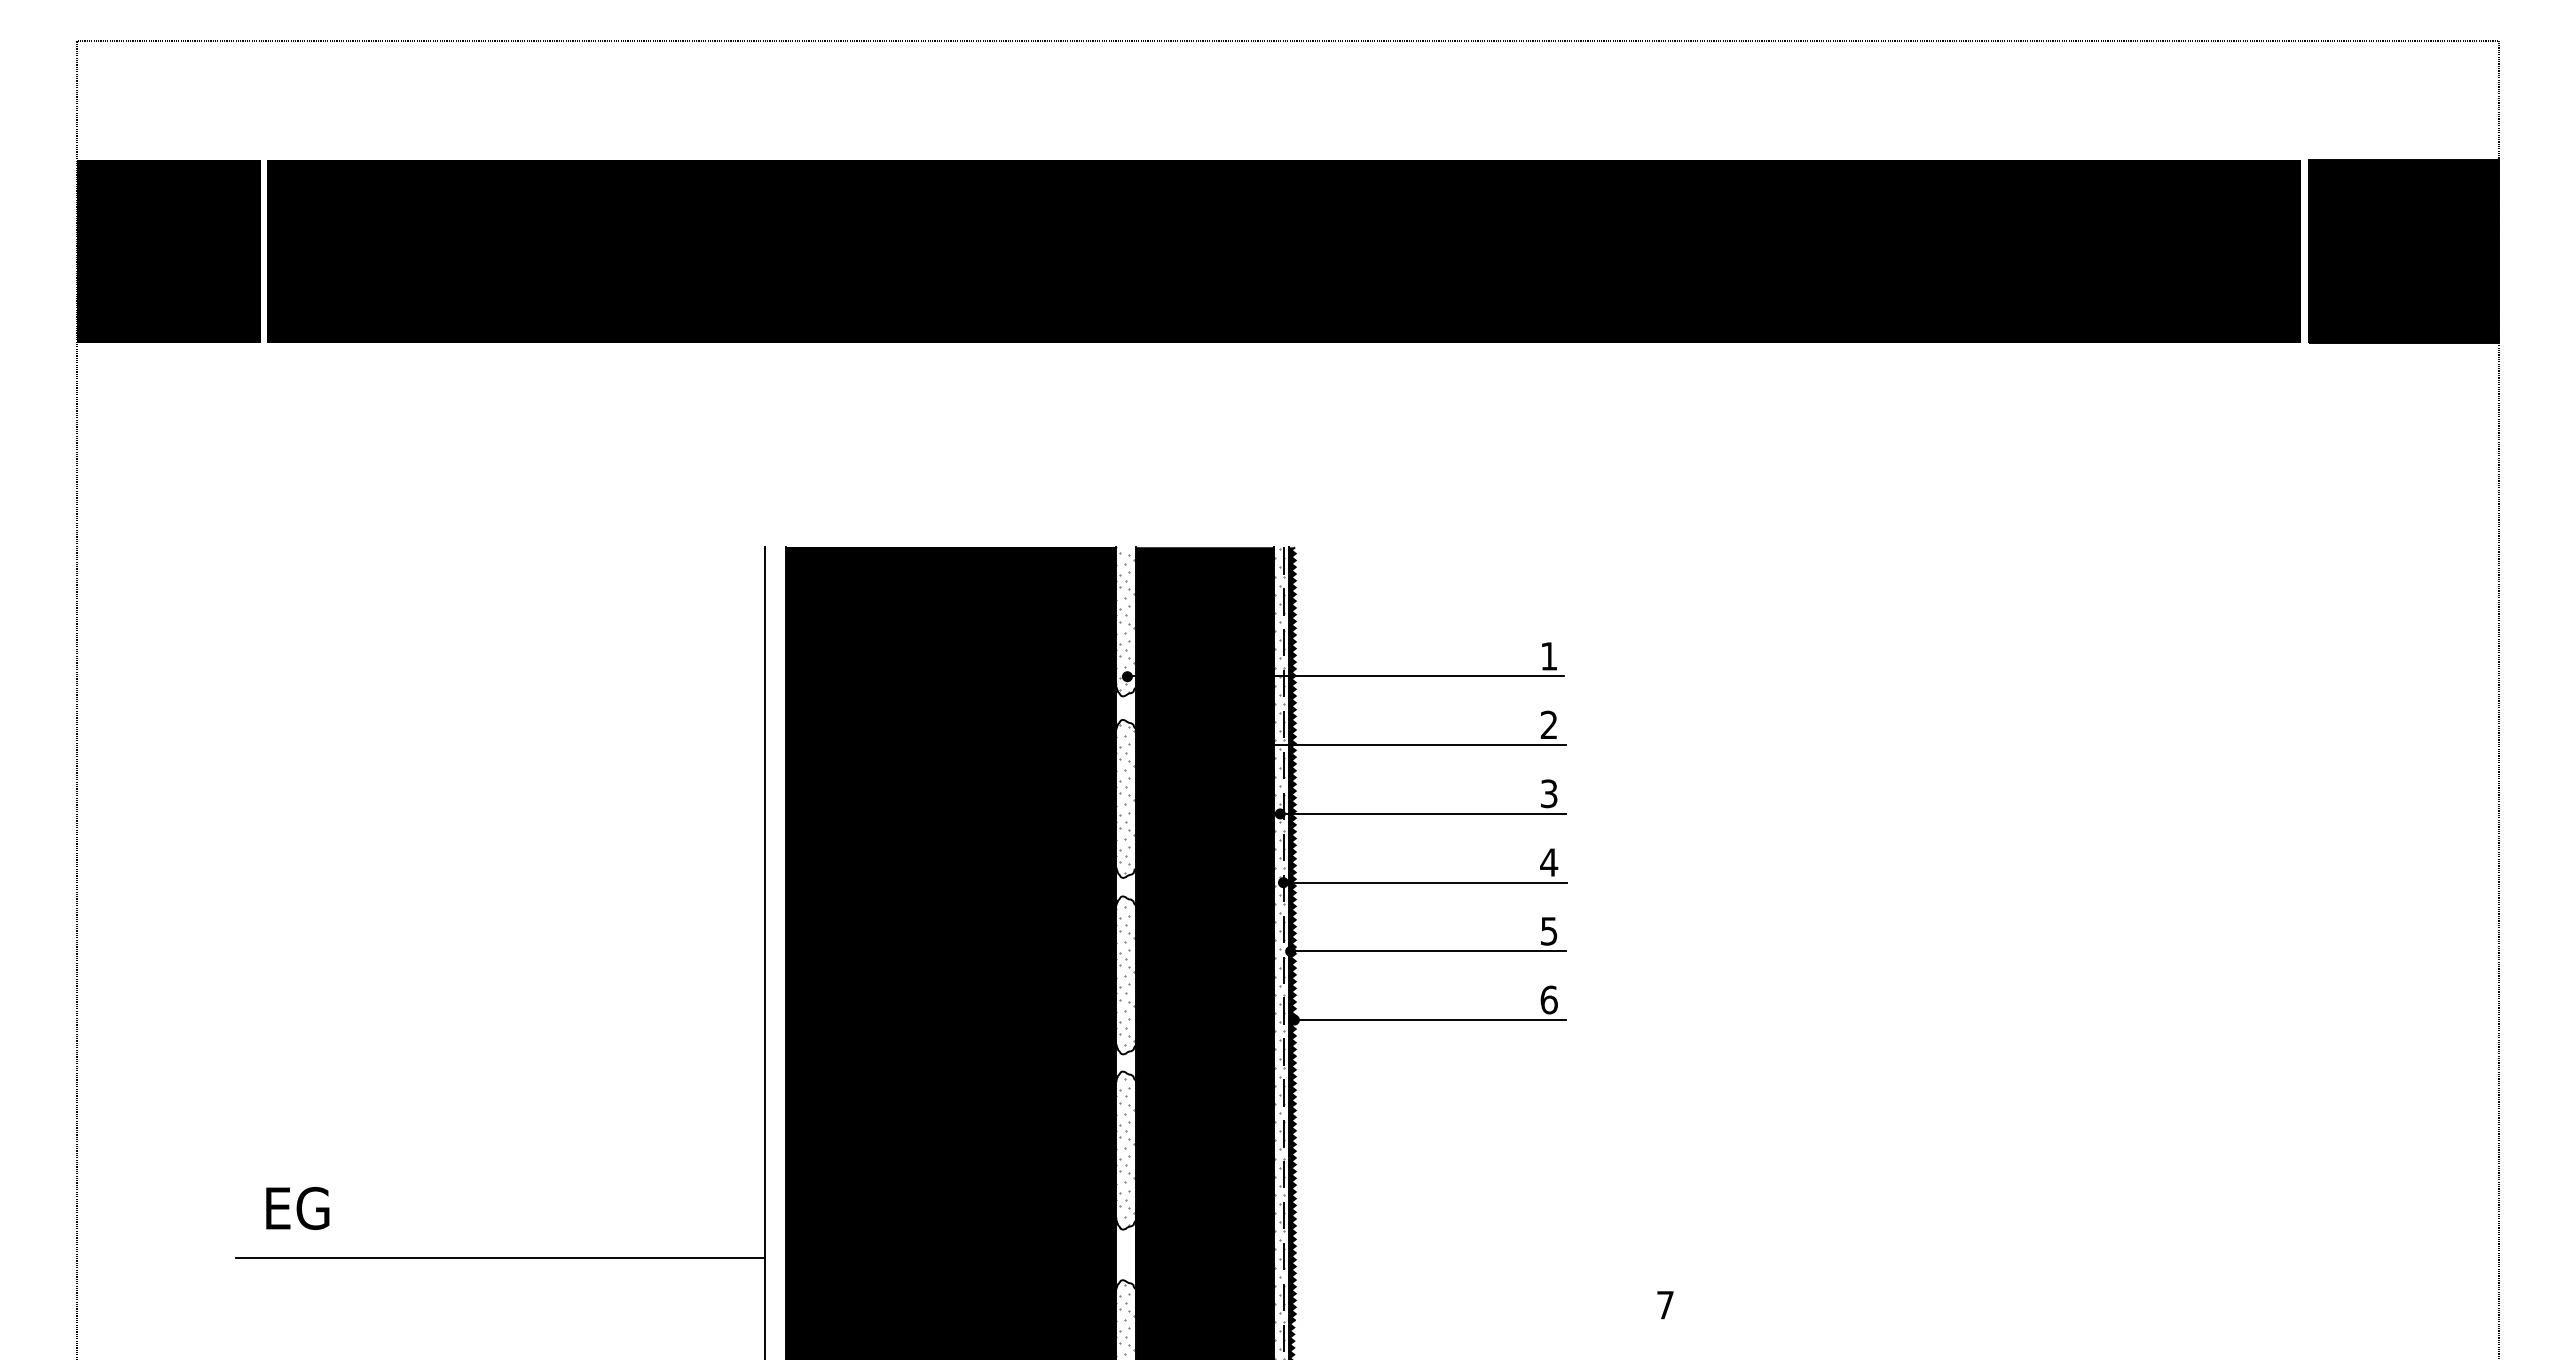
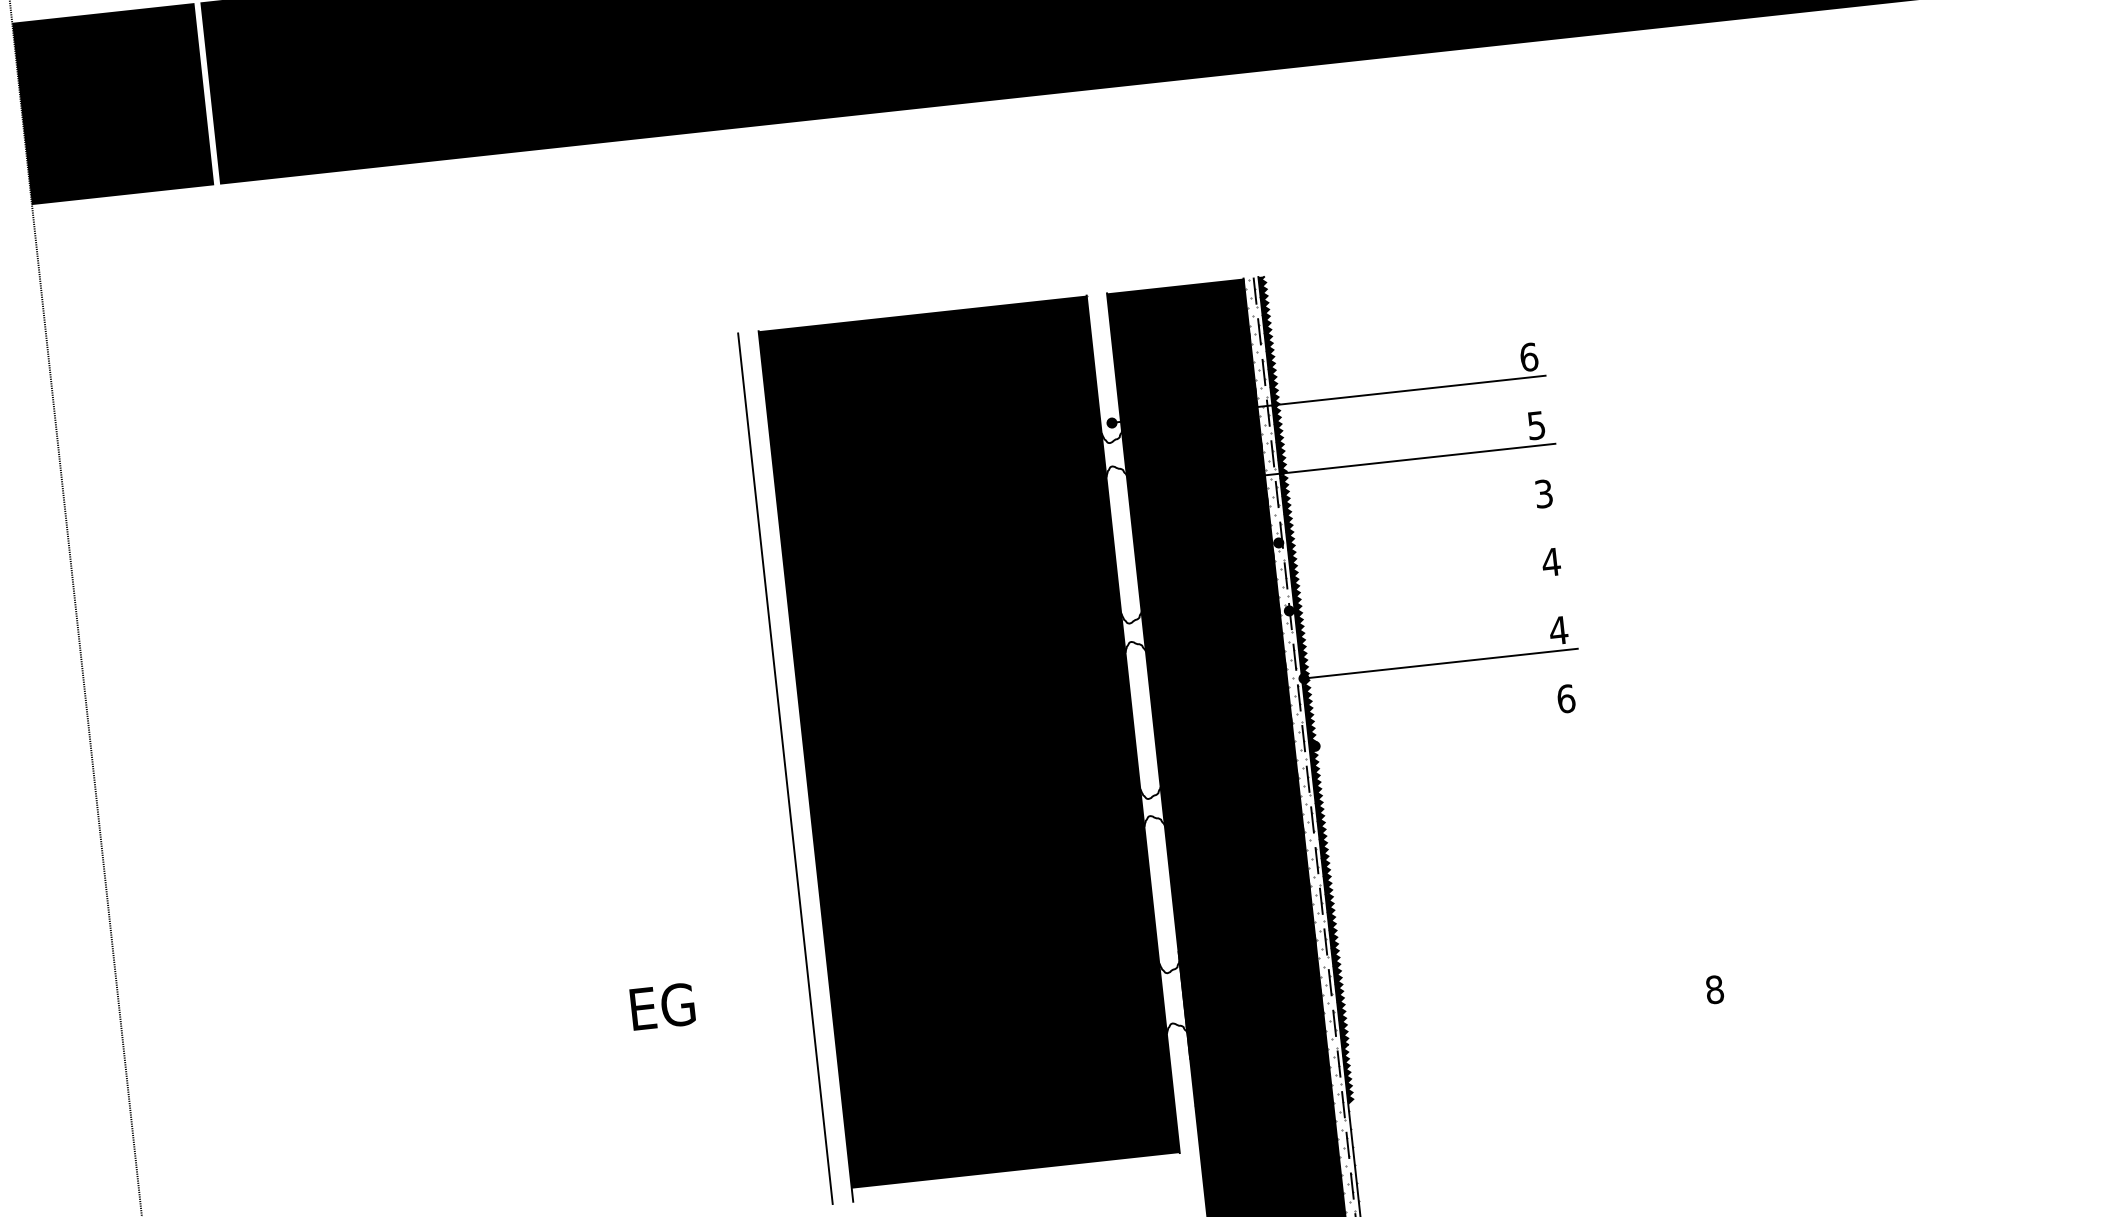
hatch: (1125, 621) -> (1104, 368), removed
text: (1548, 656) -> (1528, 357), 1 -> 6
text: (1548, 724) -> (1535, 425), 2 -> 5
hatch: (1125, 798) -> (1123, 544), removed
line: (1421, 813) -> (1419, 527), removed
line: (1424, 882) -> (1429, 595), removed
text: (1549, 931) -> (1559, 630), 5 -> 4
hatch: (1125, 975) -> (1142, 720), removed
line: (1426, 1020) -> (1446, 732), removed
hatch: (1125, 1153) -> (1161, 897), removed
text: (297, 1208) -> (662, 1006), moved
line: (500, 1257) -> (551, 1068), removed
text: (1665, 1304) -> (1714, 989), 7 -> 8
hatch: (1125, 1320) -> (1179, 1063), removed

